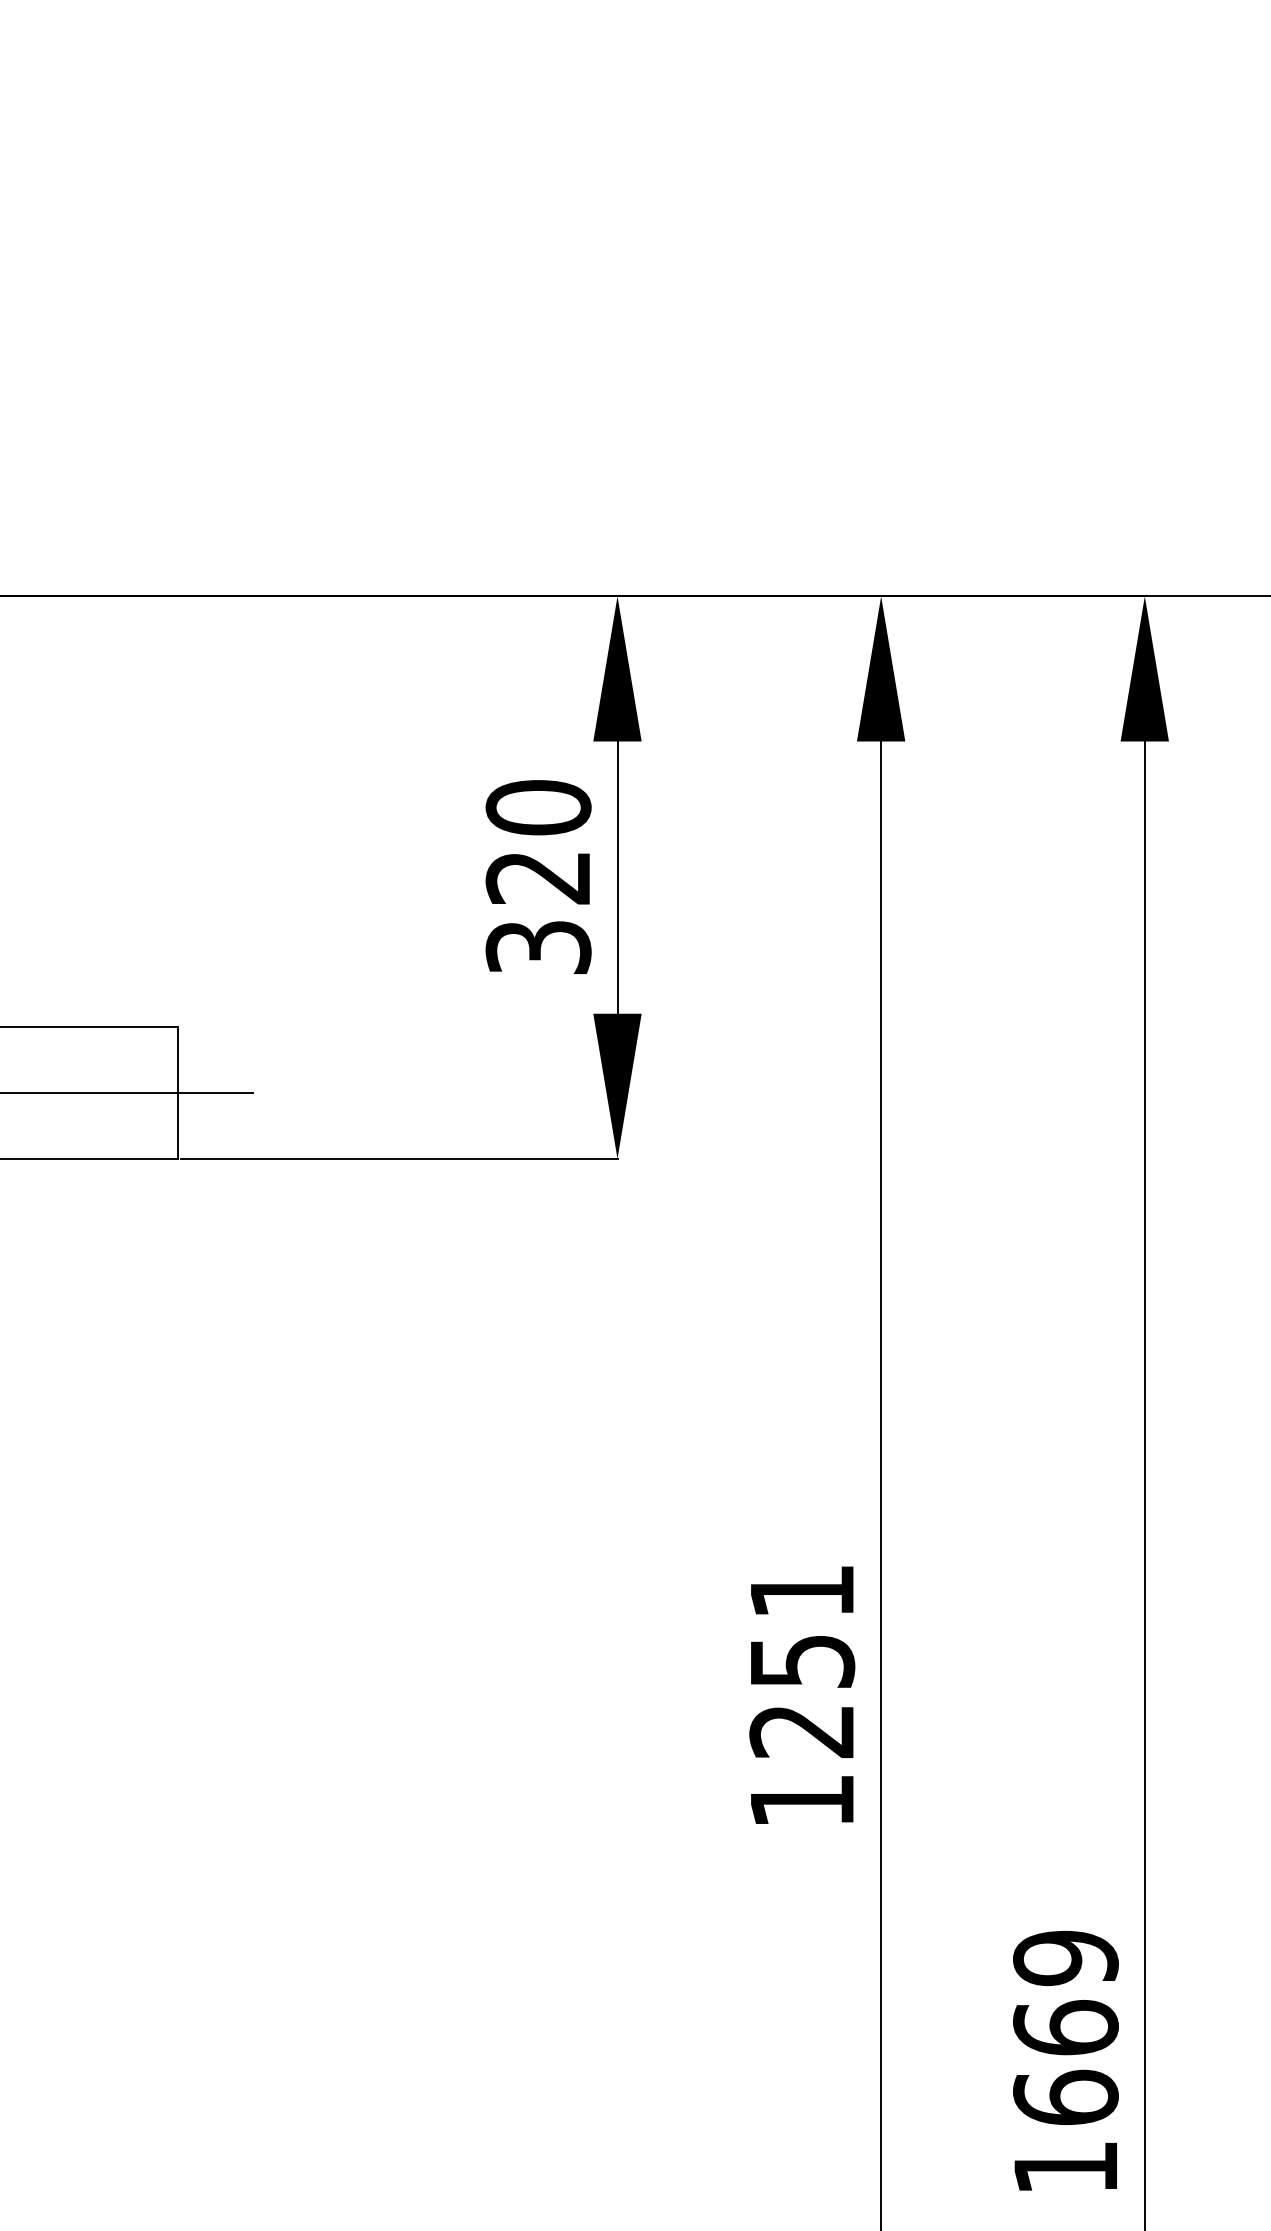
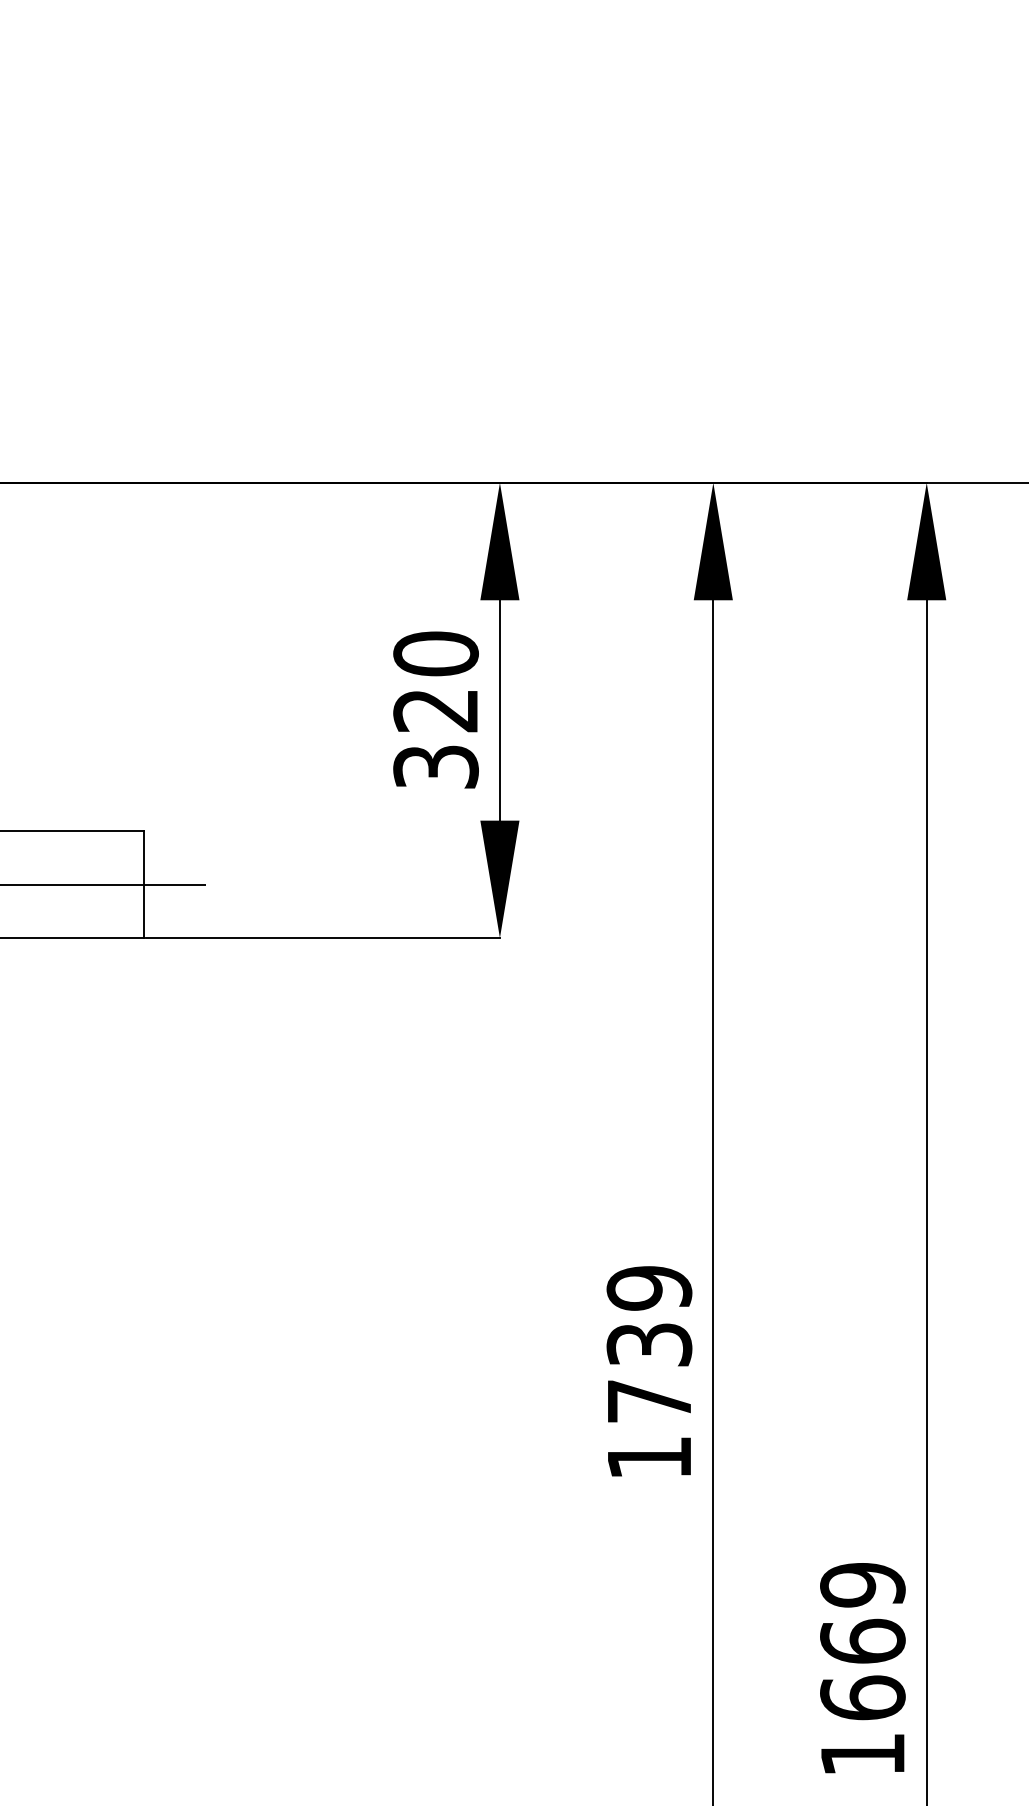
text: (802, 1661) -> (649, 1344), 1251 -> 1739

